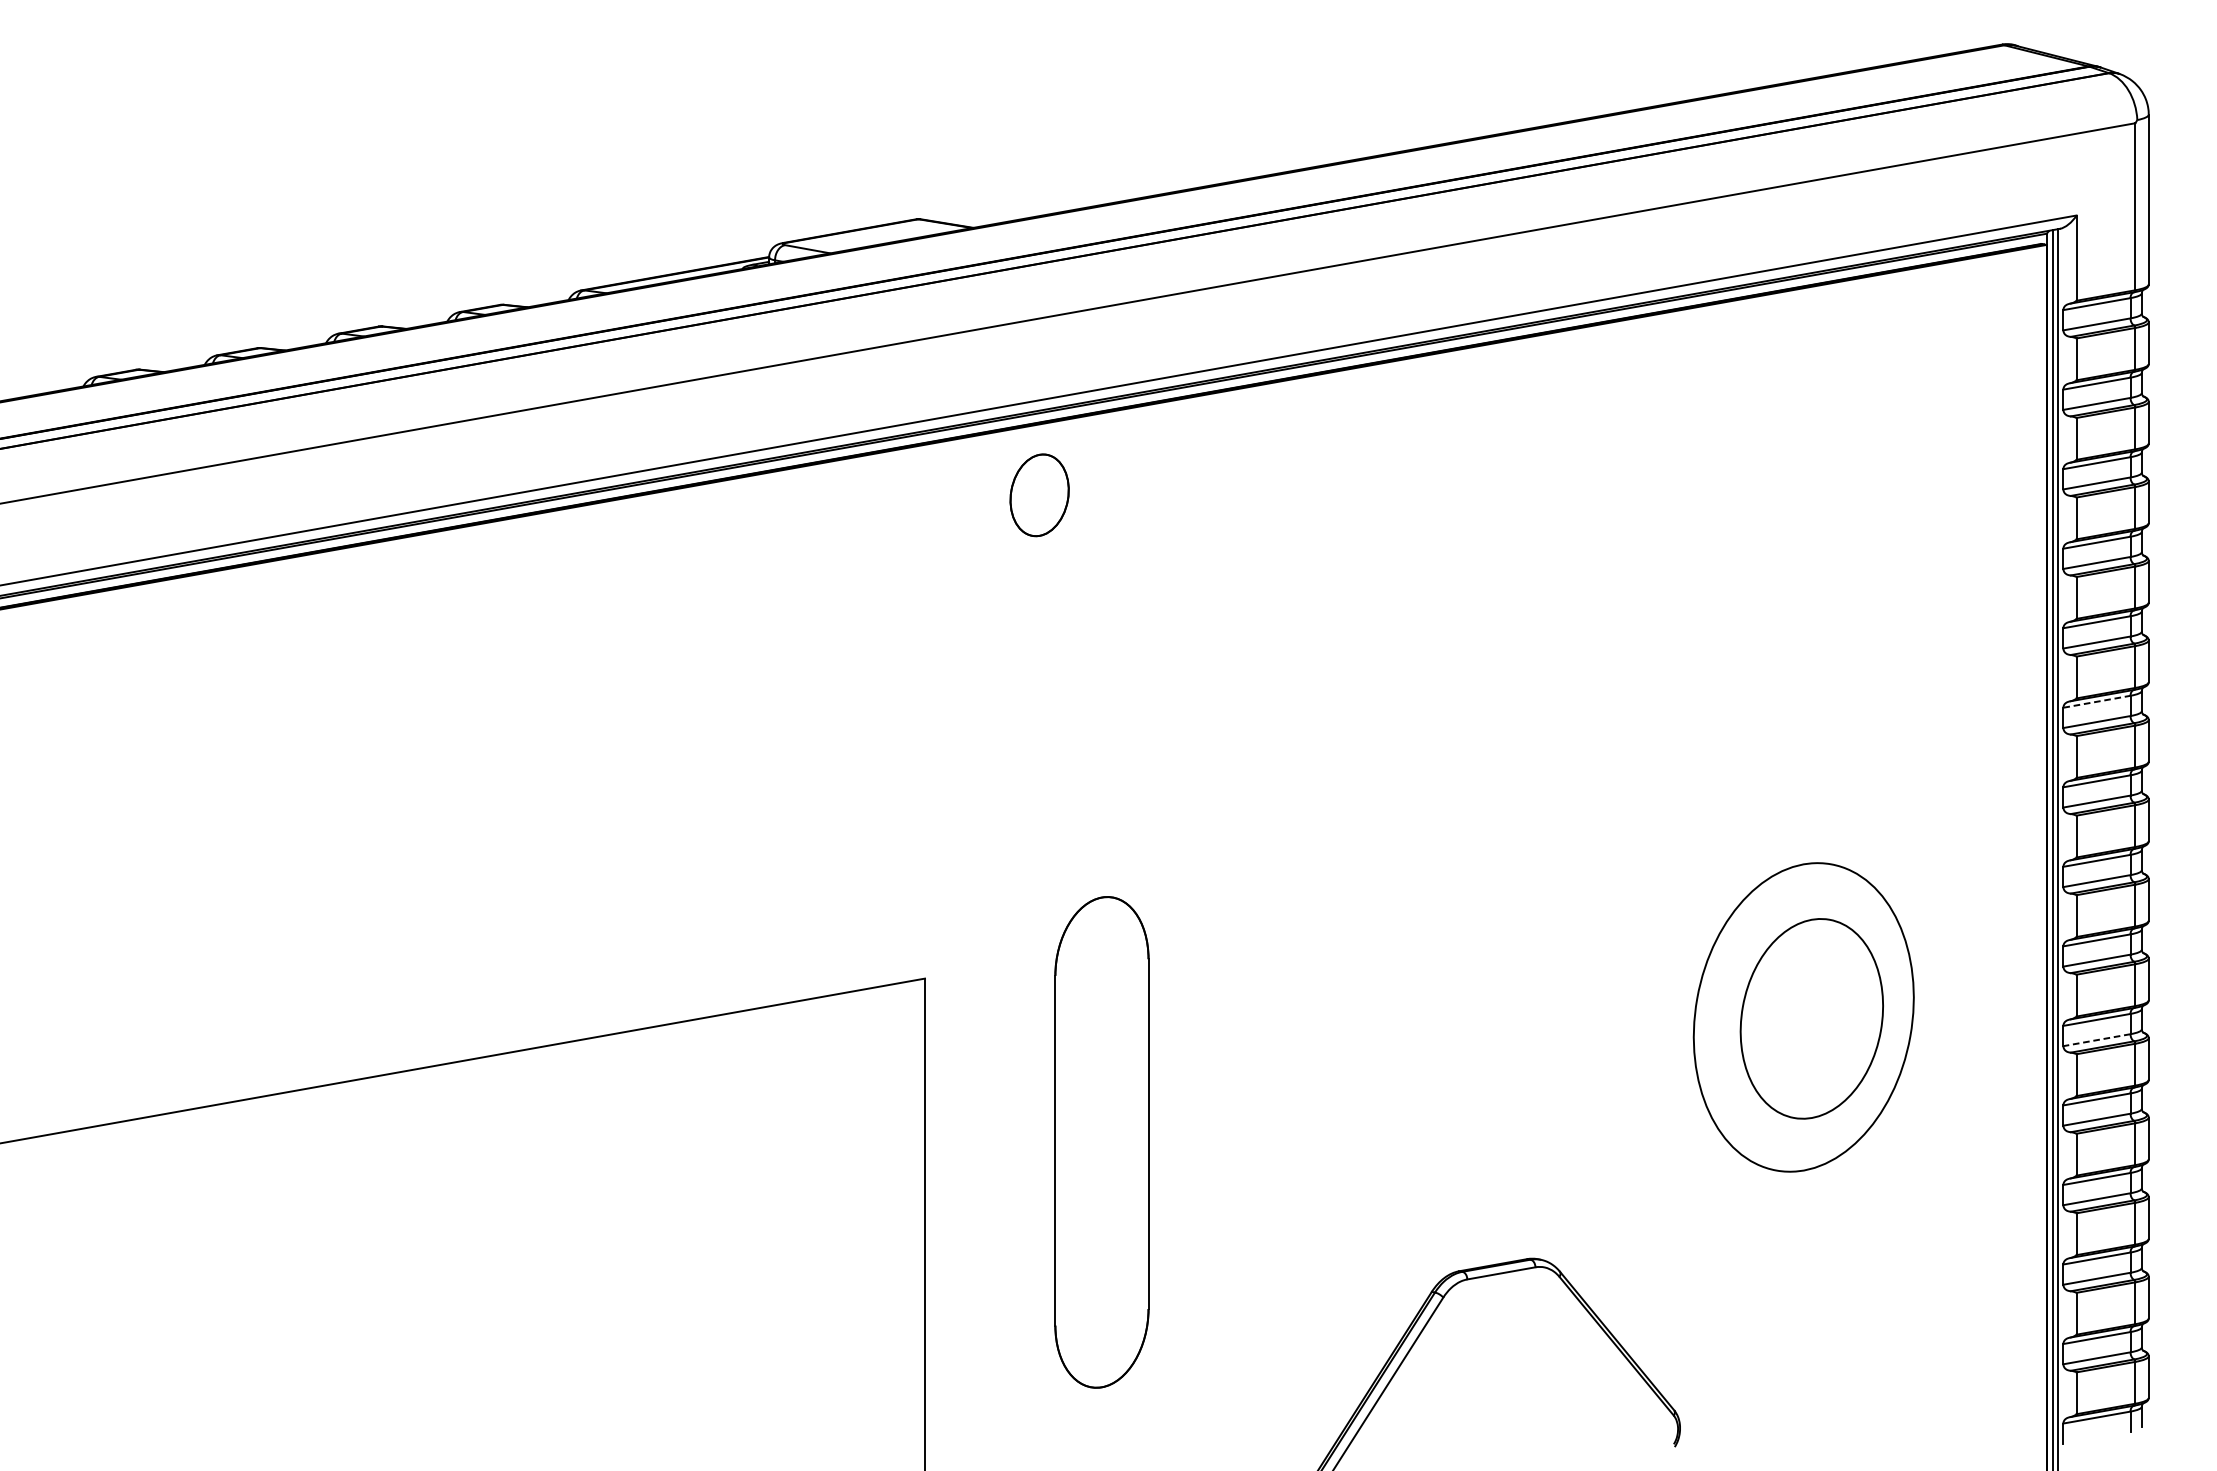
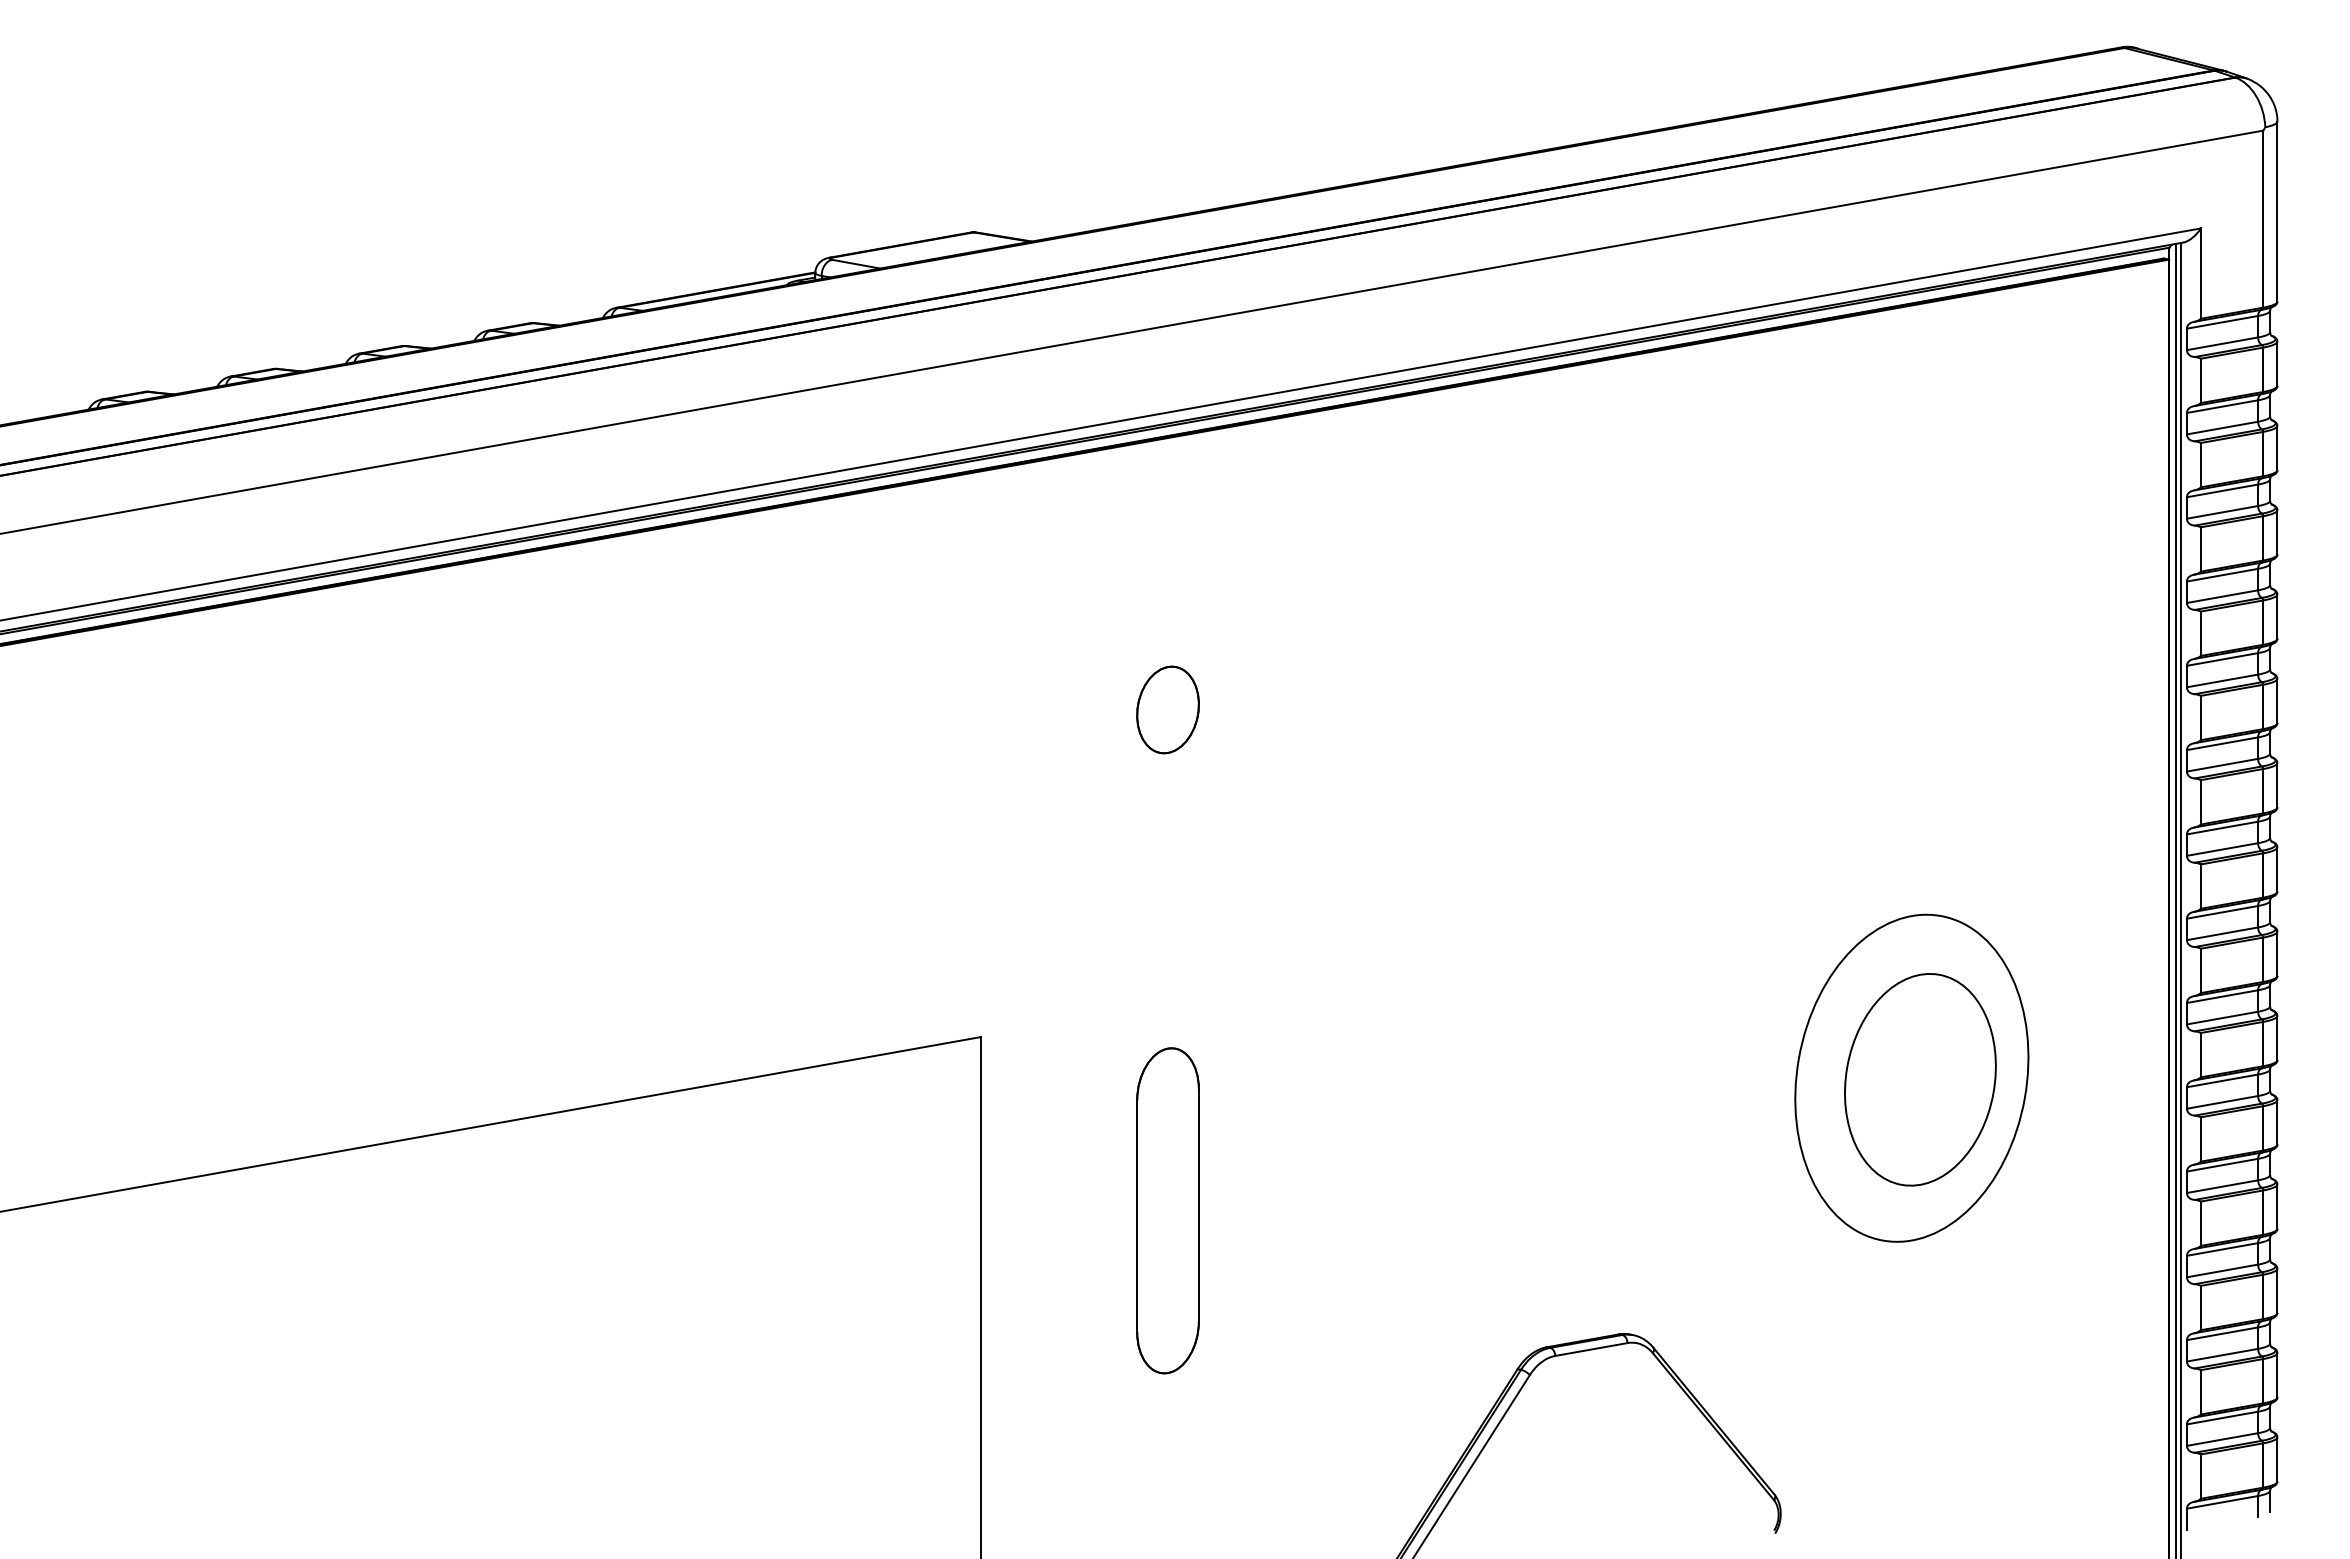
part: (1039, 494) -> (1167, 709), moved
line: (2097, 701) -> (2223, 743), dashed -> solid
line: (2096, 1040) -> (2222, 1102), dashed -> solid
part: (1101, 1142) -> (1167, 1210), size x0.62

